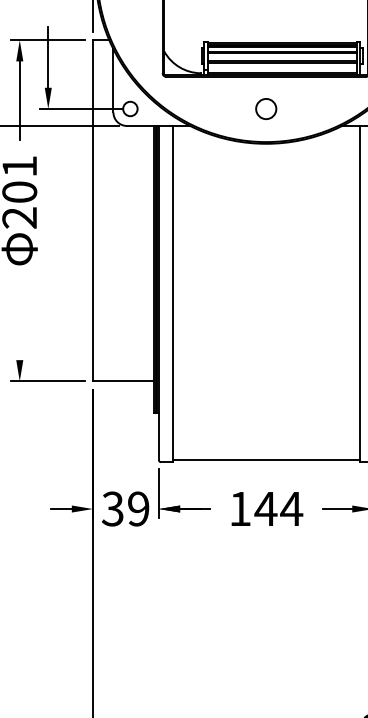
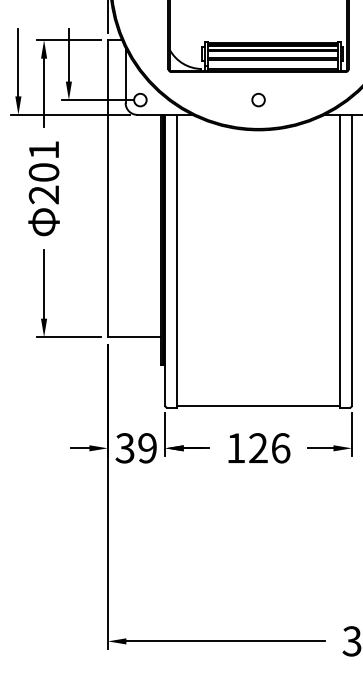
circle: (266, 108) -> (258, 99), size x0.71
line: (20, 320) -> (44, 284), added
text: (278, 509) -> (269, 448), 144 -> 126

